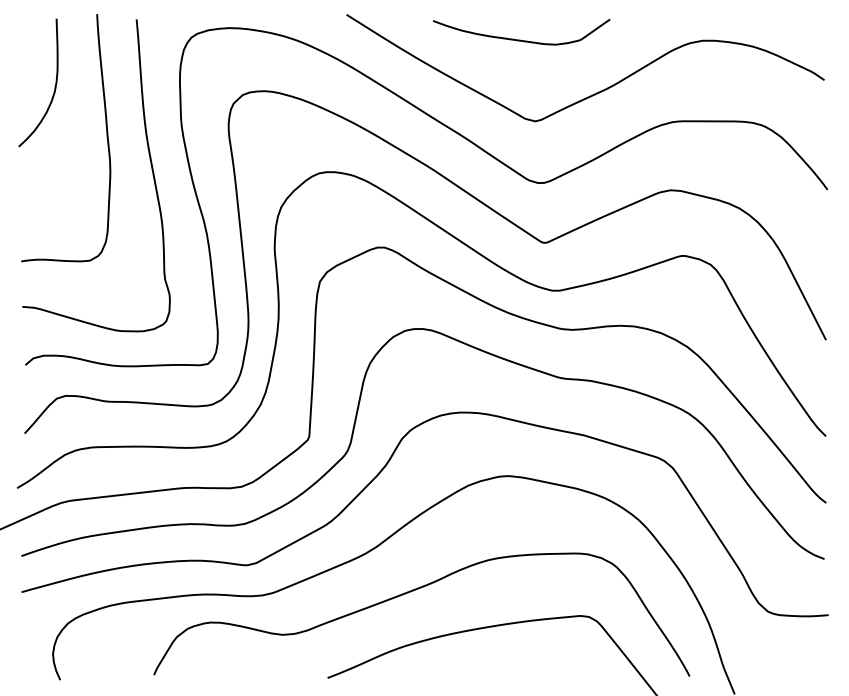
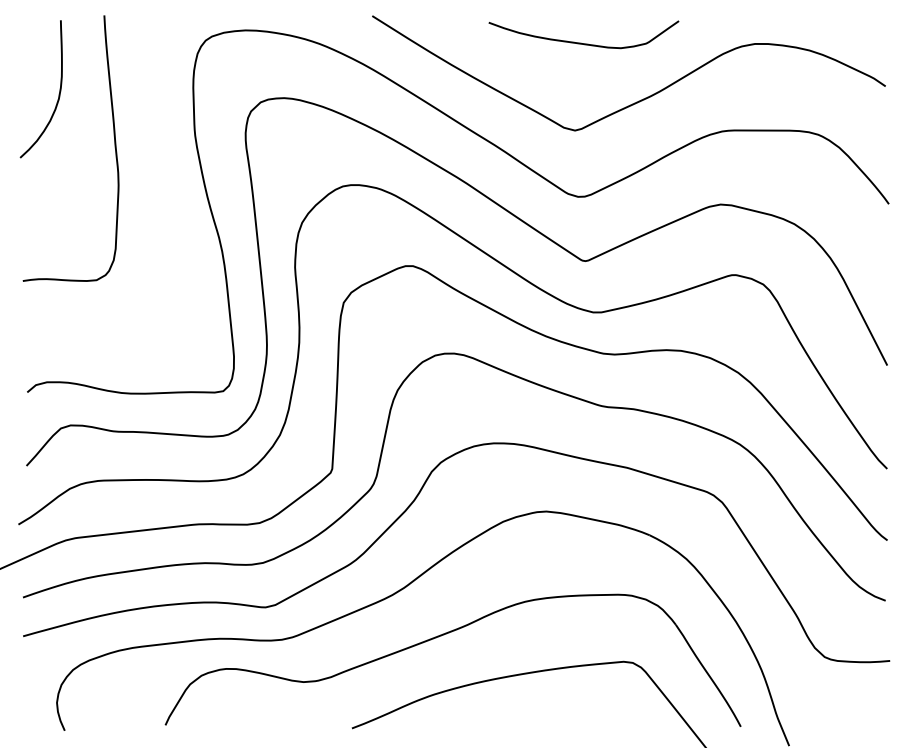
curve: (520, 39) -> (582, 42), moved
curve: (150, 164) -> (161, 176), removed

